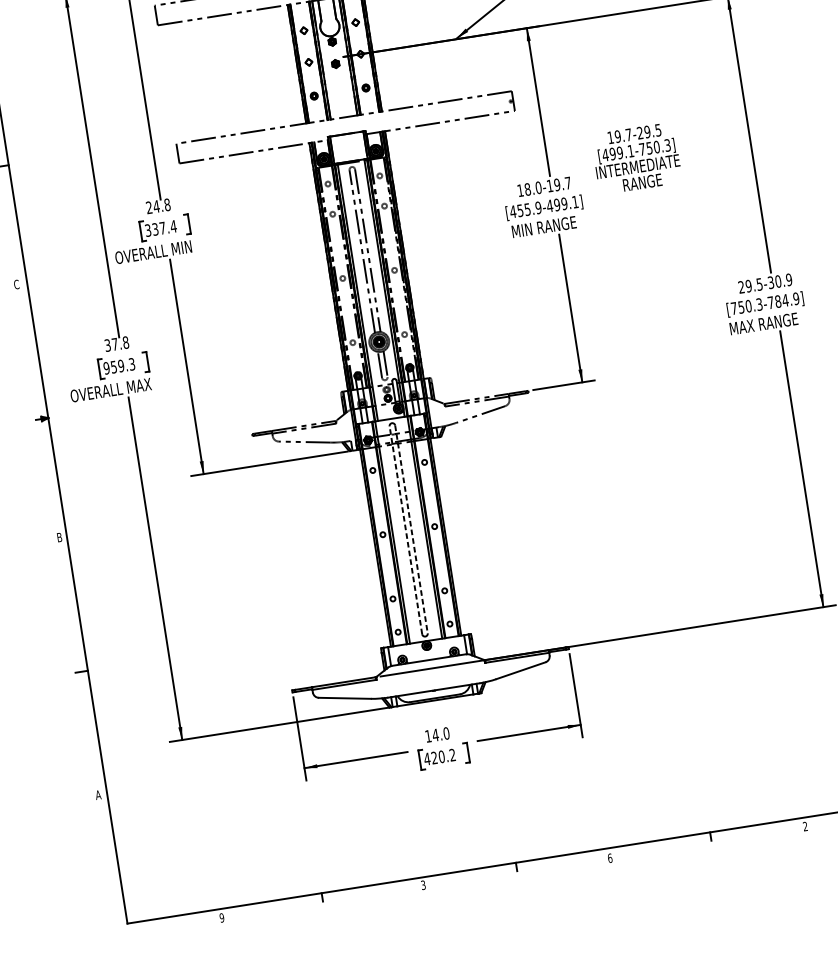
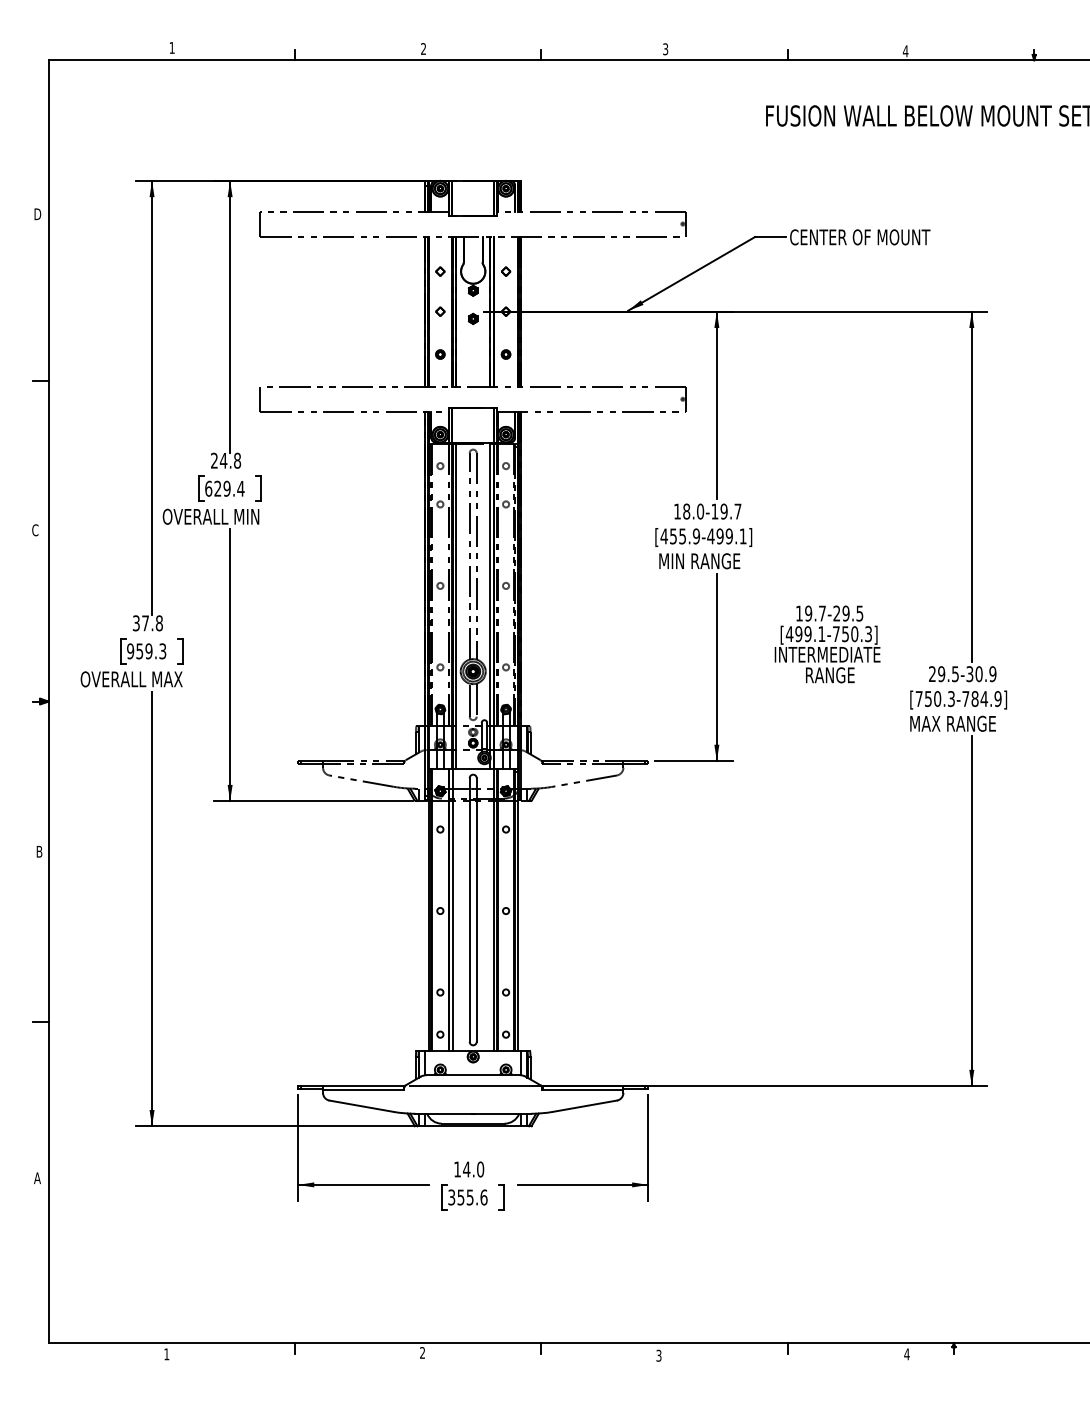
text: (636, 158) -> (827, 644), moved
text: (155, 229) -> (217, 488), 337.4 -> 629.4
line: (411, 529) -> (476, 910), dashed -> solid
line: (405, 530) -> (469, 910), dashed -> solid
text: (439, 757) -> (467, 1197), 420.2 -> 355.6
text: (805, 826) -> (906, 1354), 2 -> 4
text: (609, 858) -> (658, 1355), 6 -> 3
text: (423, 885) -> (422, 1353), 3 -> 2
text: (221, 918) -> (166, 1354), 9 -> 1

